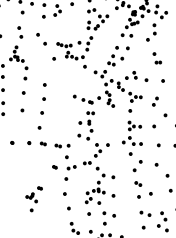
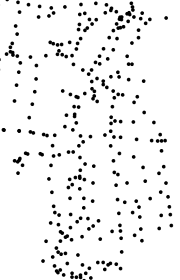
part: (41, 39) -> (33, 61), moved
part: (157, 57) -> (129, 59), moved
part: (33, 198) -> (20, 162), moved

